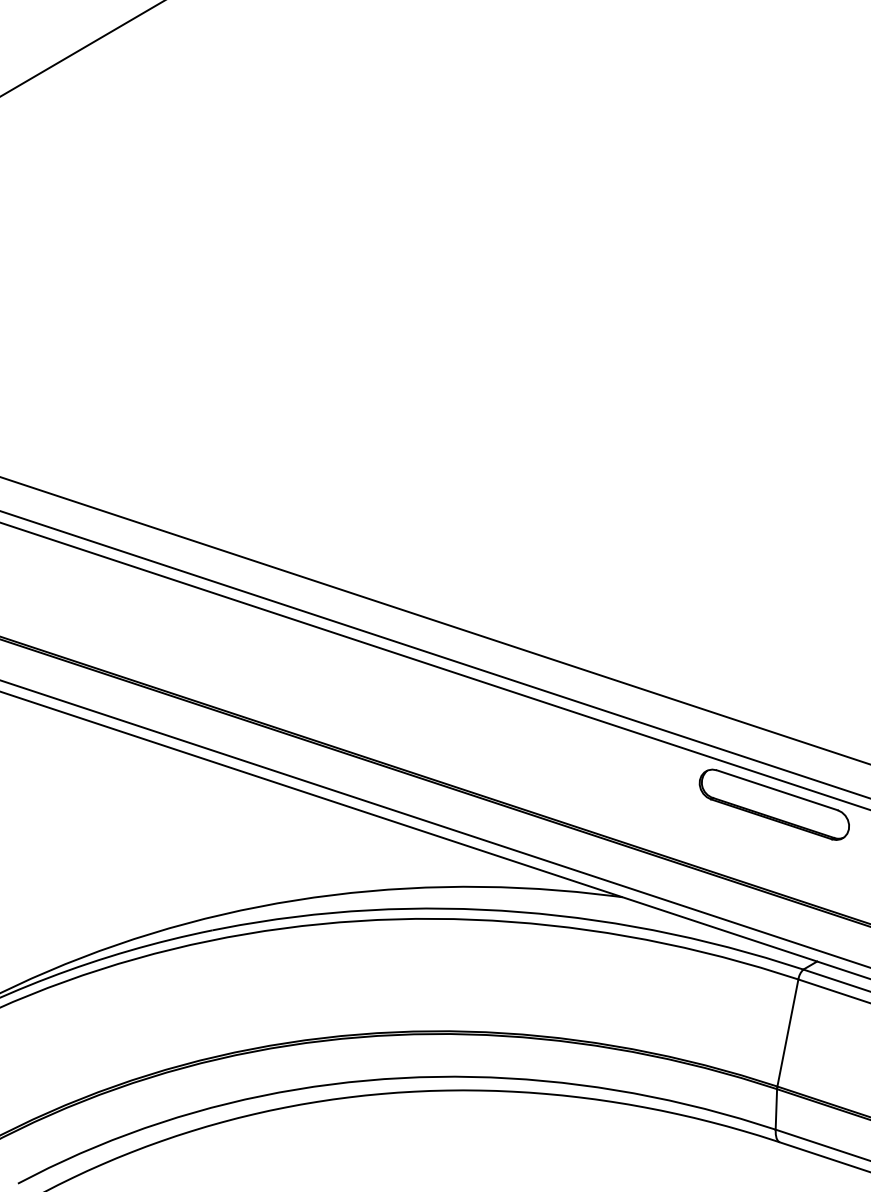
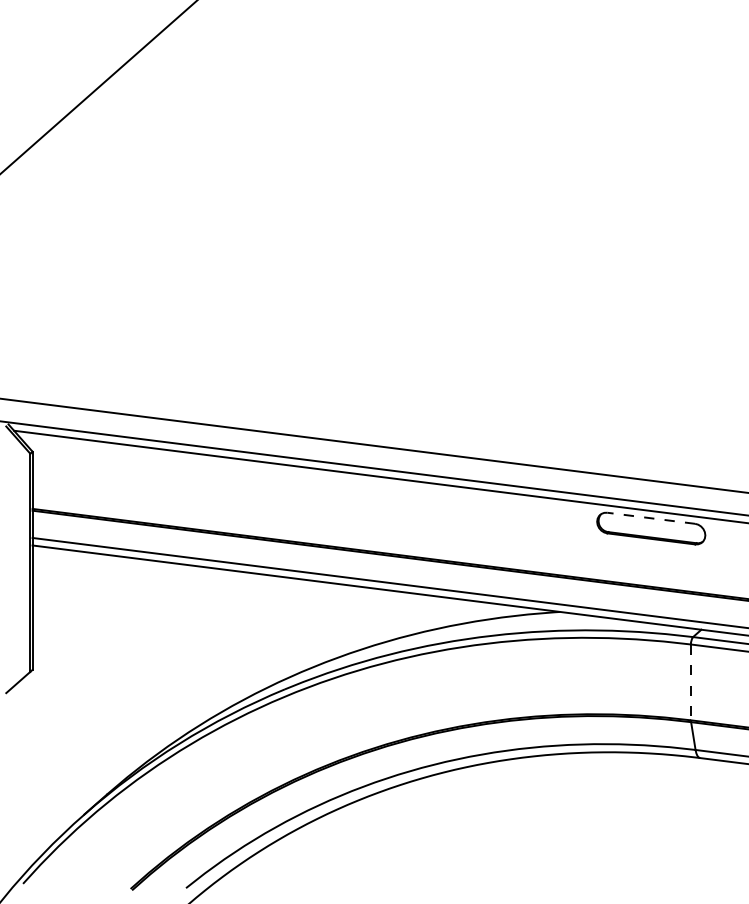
line: (776, 790) -> (650, 518), solid -> dashed
line: (788, 1033) -> (691, 682), solid -> dashed

